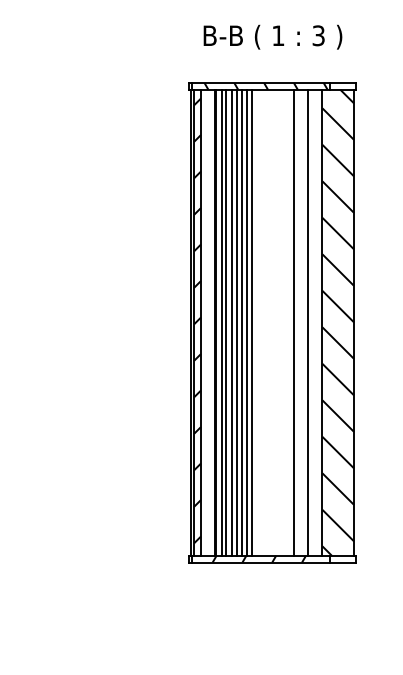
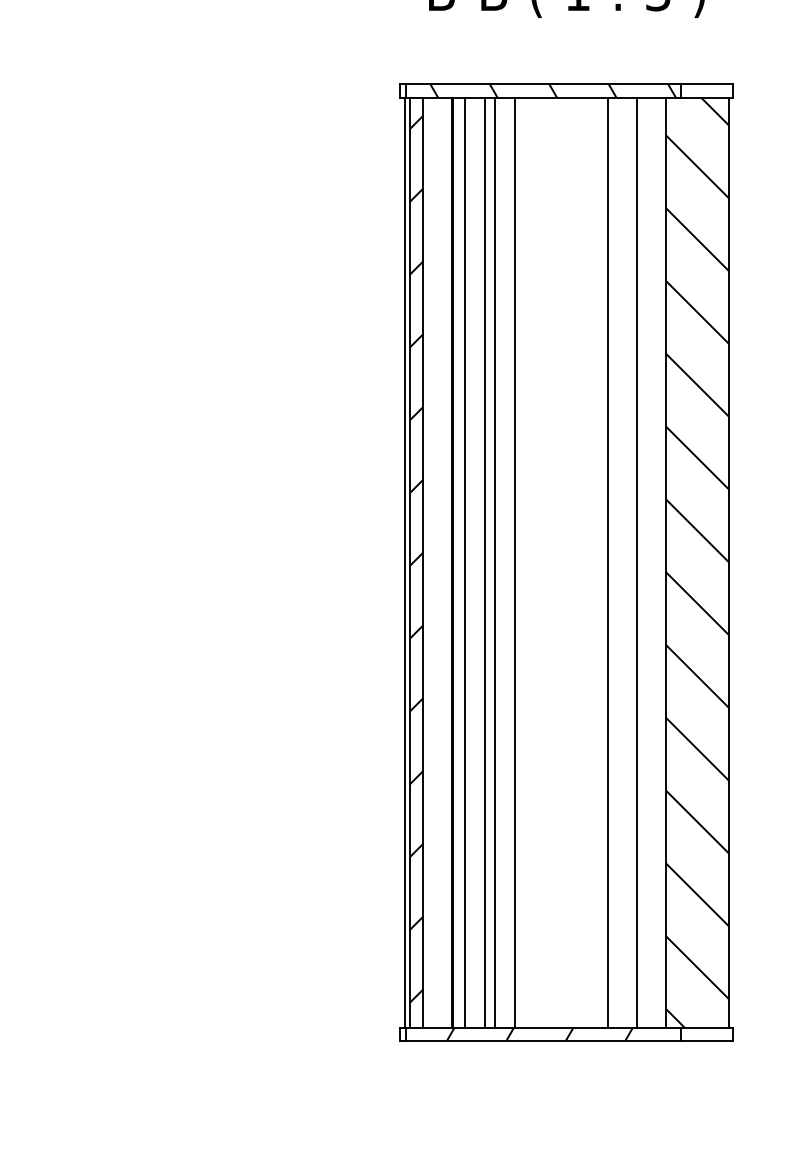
line: (226, 322) -> (474, 562), removed
line: (242, 322) -> (506, 562), removed
line: (252, 322) -> (526, 562), removed

